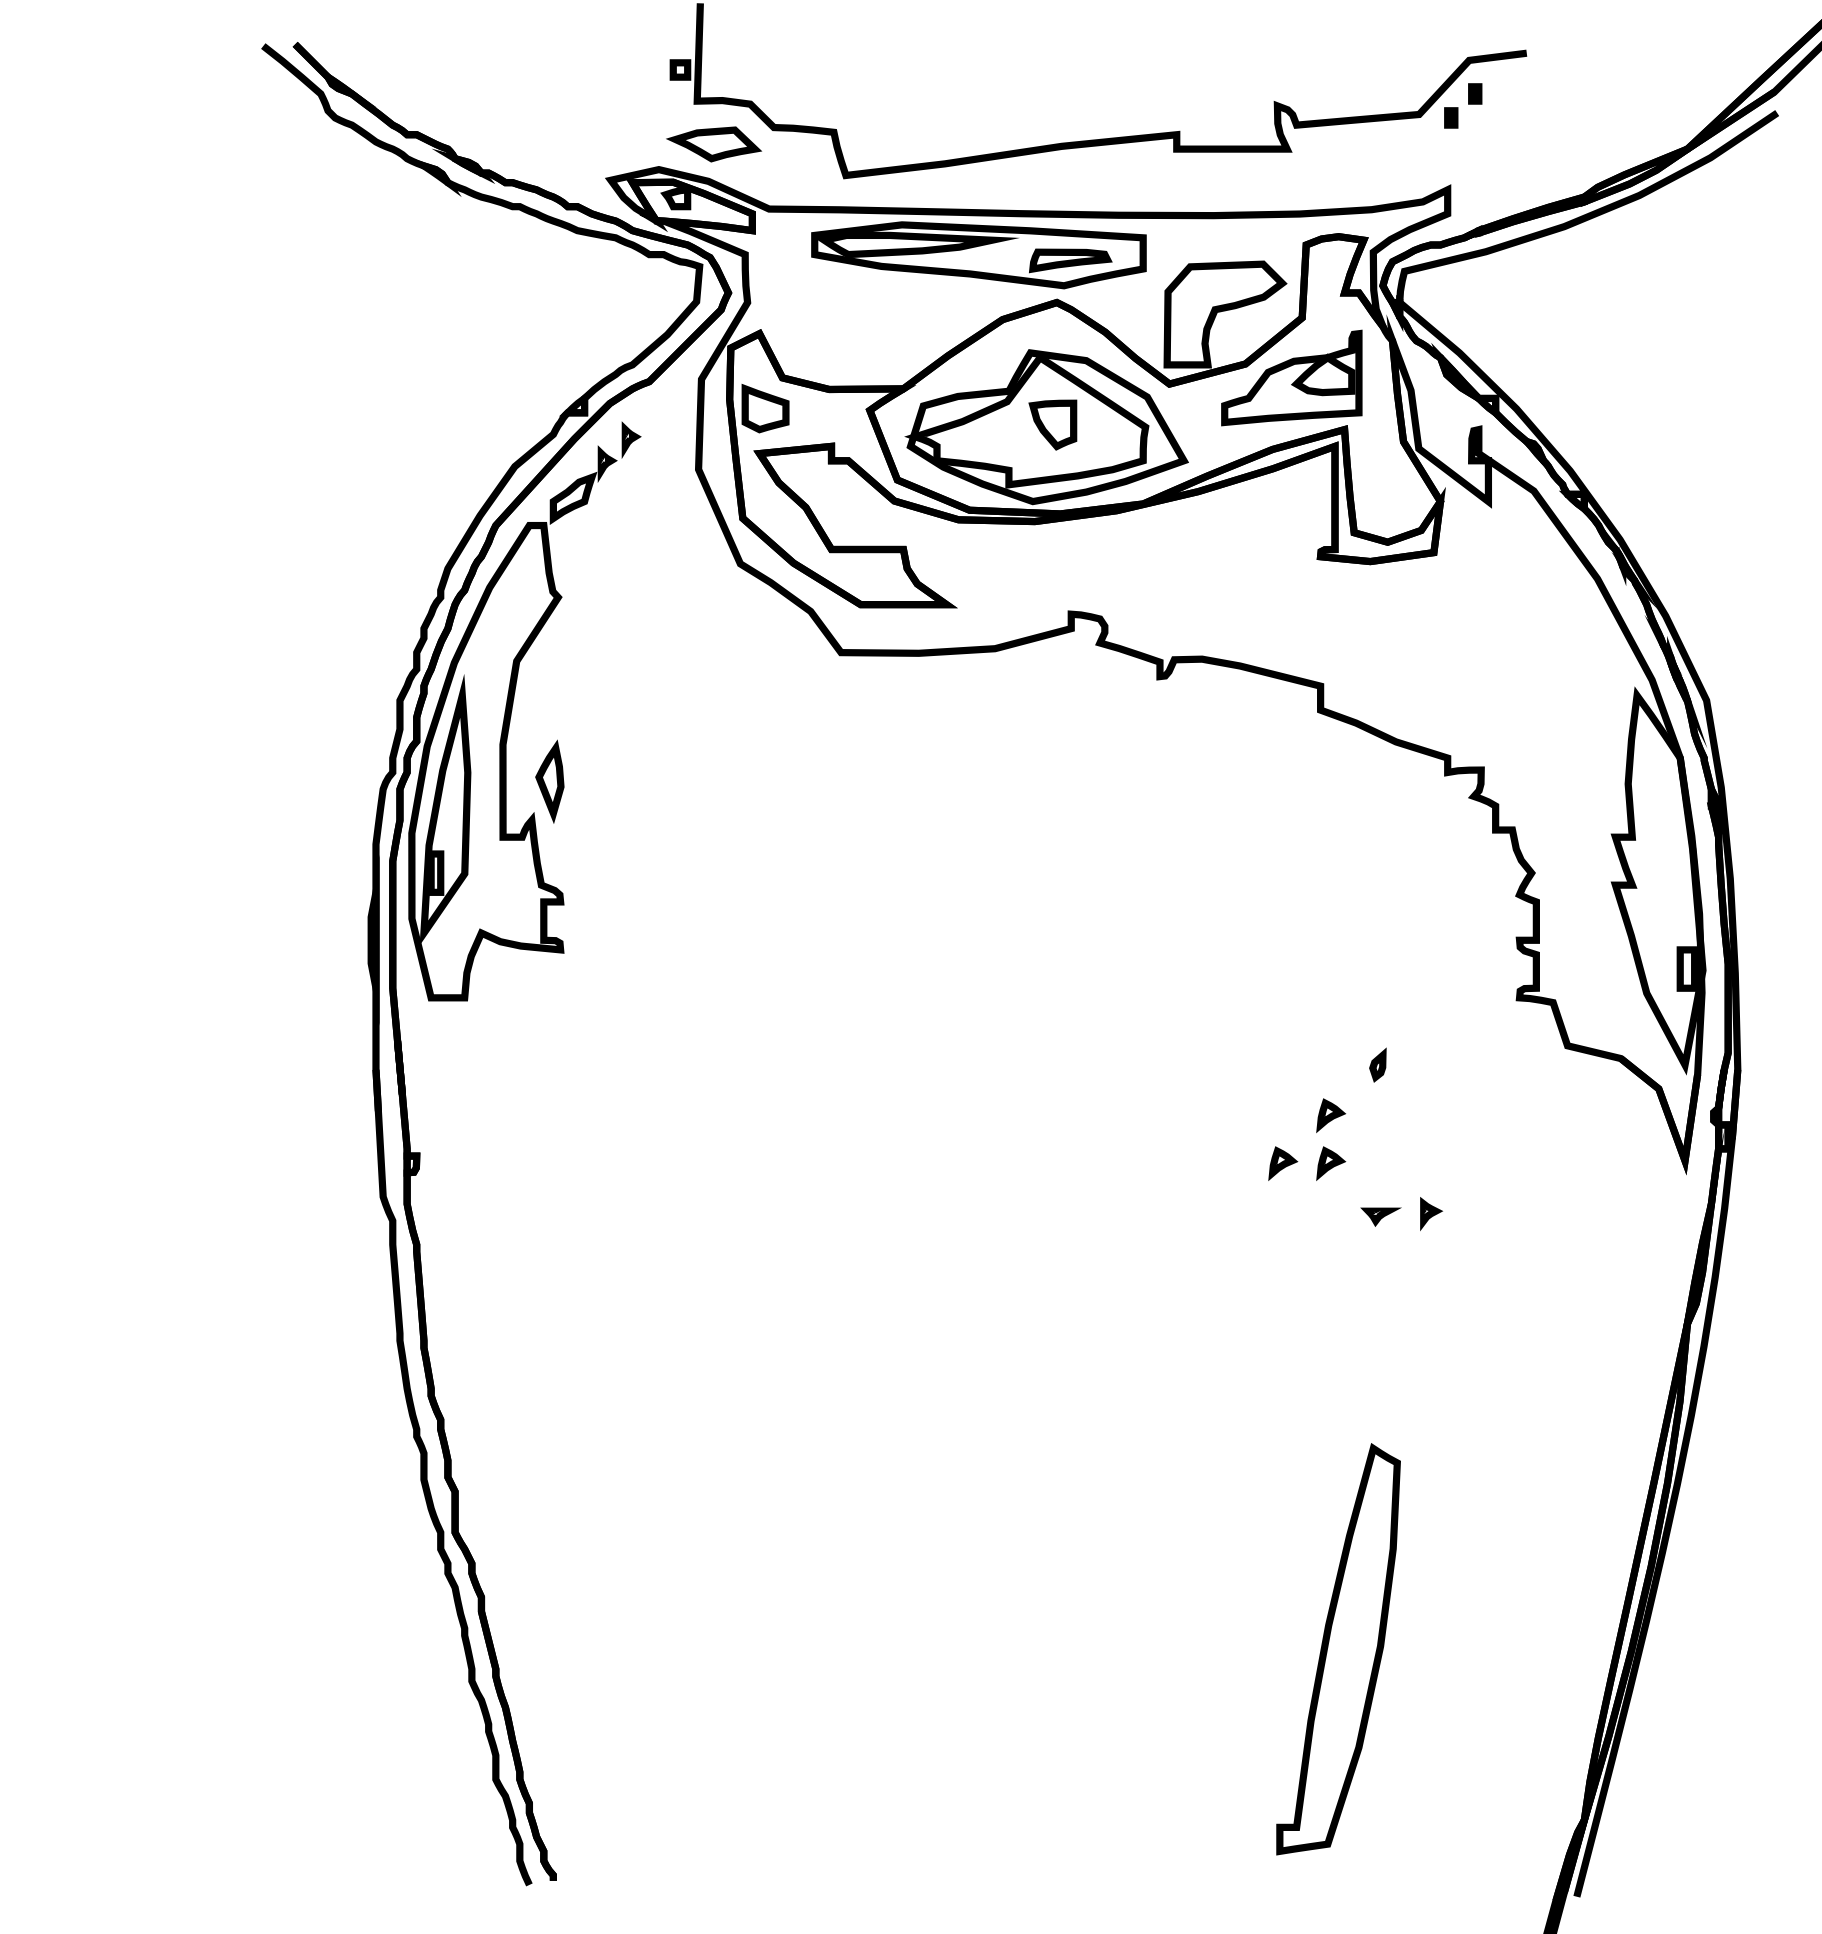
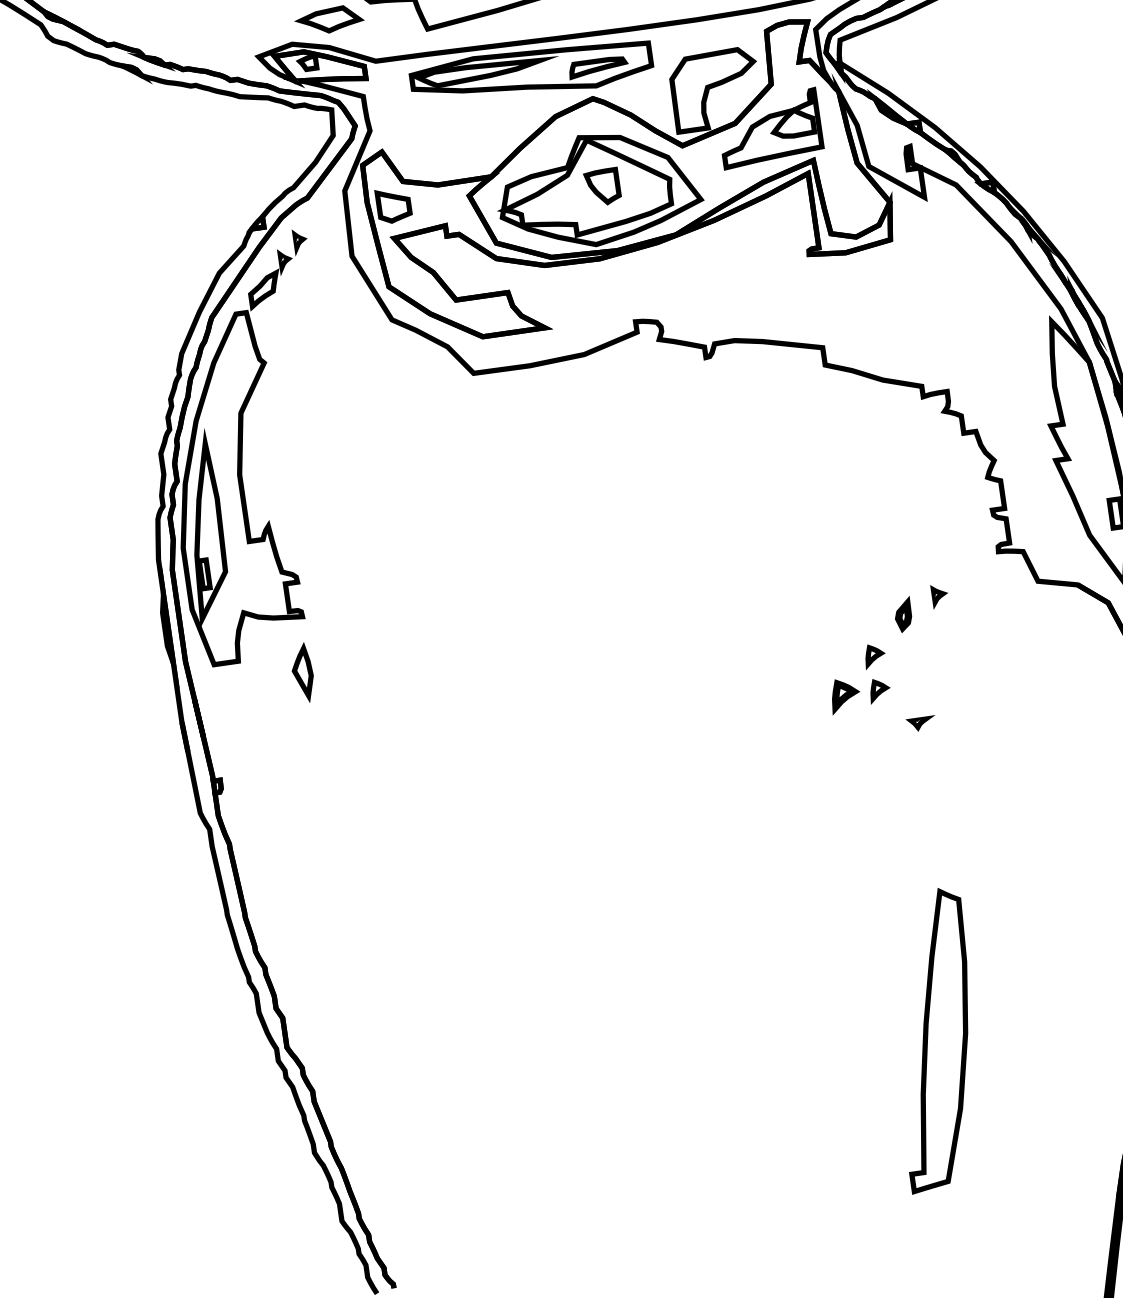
part: (549, 781) -> (302, 673), moved
part: (1377, 1064) -> (903, 614), size x1.4
part: (1283, 1163) -> (845, 695), size x1.4
part: (1431, 1213) -> (940, 595), moved

